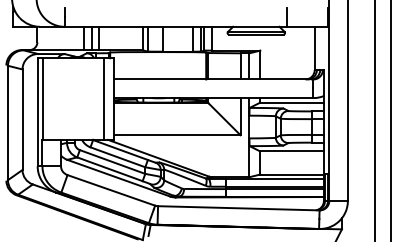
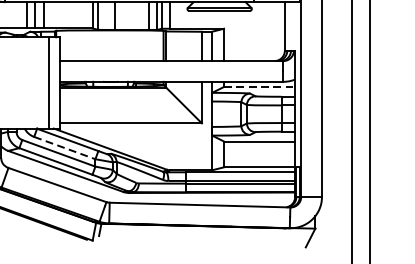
line: (292, 102) -> (260, 86), solid -> dashed
line: (118, 157) -> (65, 148), solid -> dashed

